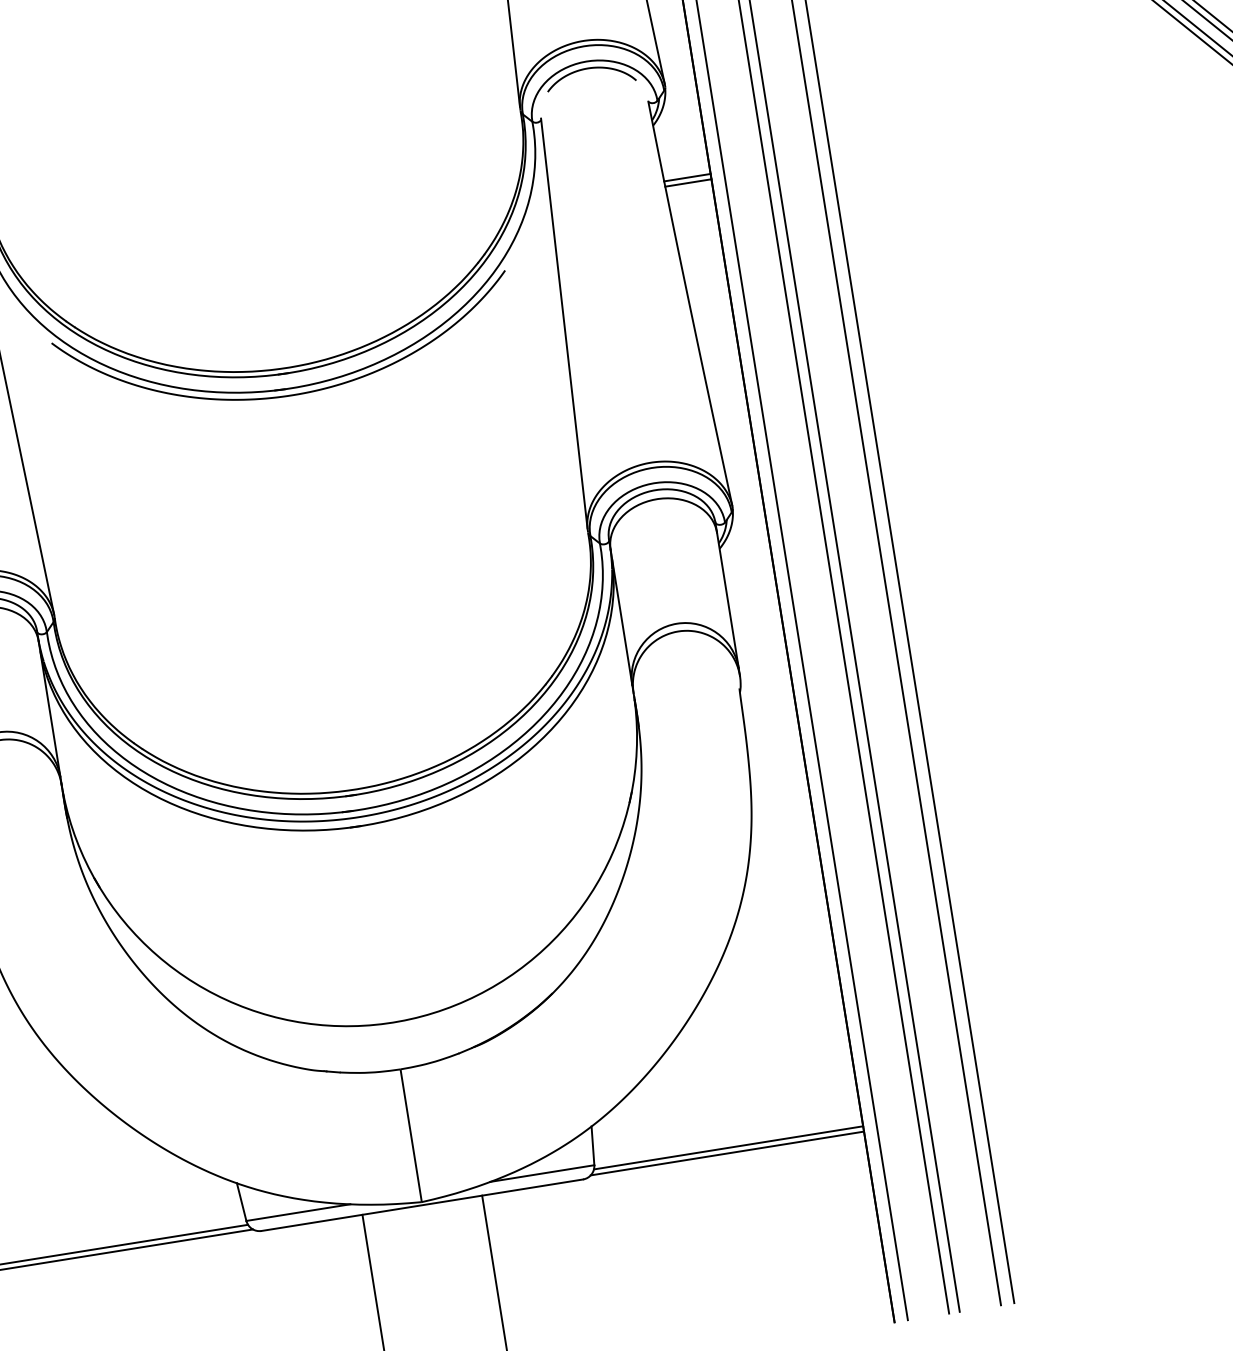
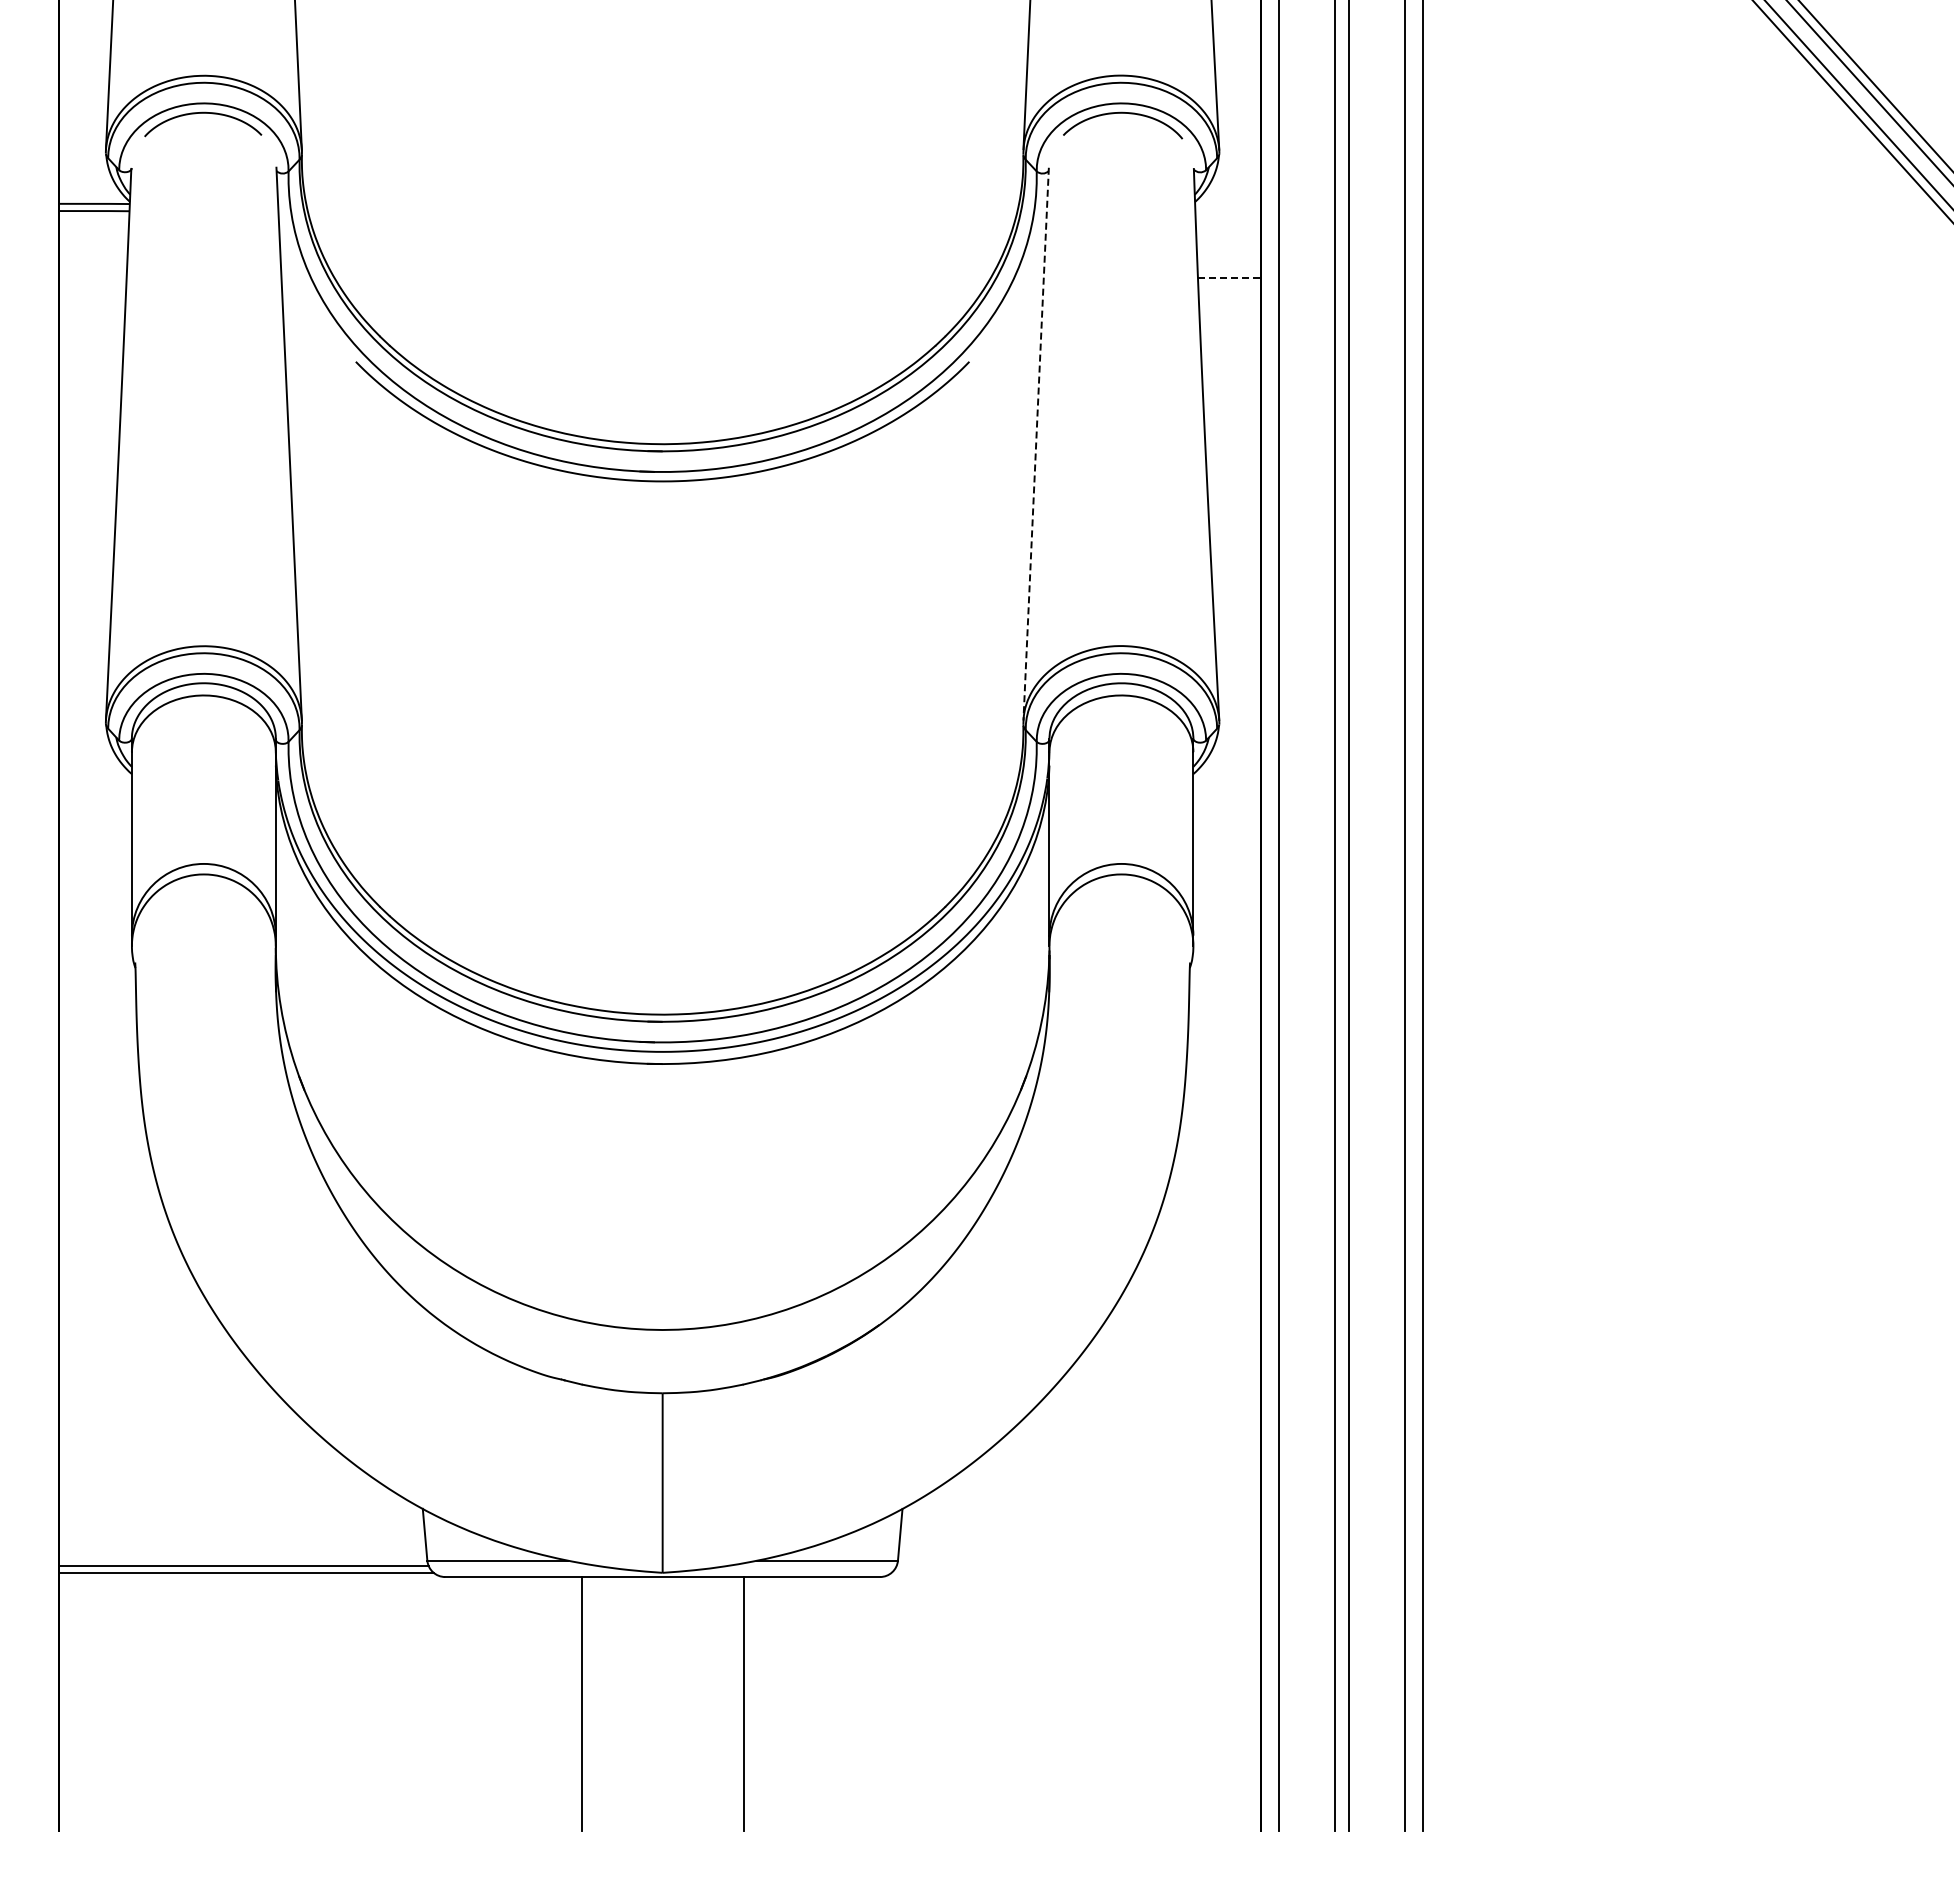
line: (687, 177) -> (1229, 277), solid -> dashed
line: (688, 183) -> (1229, 285), removed
line: (564, 323) -> (1036, 444), solid -> dashed
line: (728, 1148) -> (1078, 1566), removed
line: (727, 1153) -> (1075, 1573), removed

